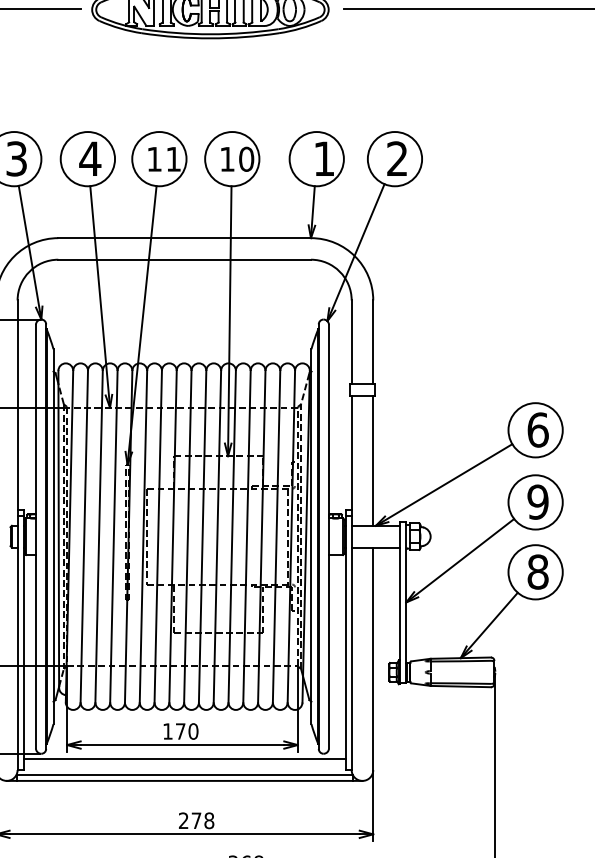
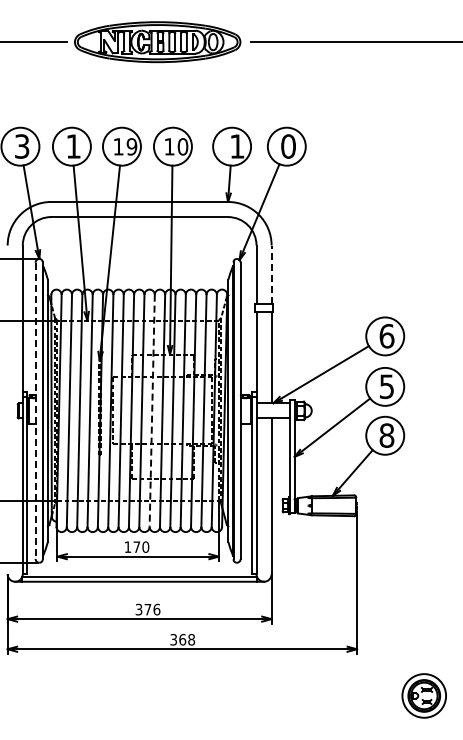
text: (90, 158) -> (73, 146), 4 -> 1
text: (173, 158) -> (131, 146), 11 -> 19
text: (397, 158) -> (288, 146), 2 -> 0
line: (373, 341) -> (271, 274), solid -> dashed
text: (537, 501) -> (386, 386), 9 -> 5
line: (35, 537) -> (35, 411), solid -> dashed
line: (203, 537) -> (152, 411), solid -> dashed
line: (184, 759) -> (139, 566), removed
text: (195, 820) -> (147, 609), 278 -> 376

